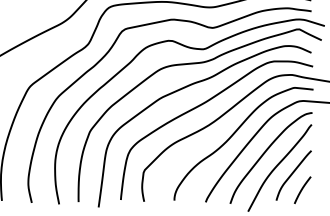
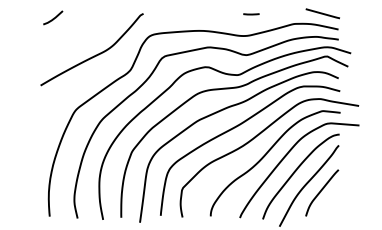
line: (302, 190) -> (330, 206), removed

